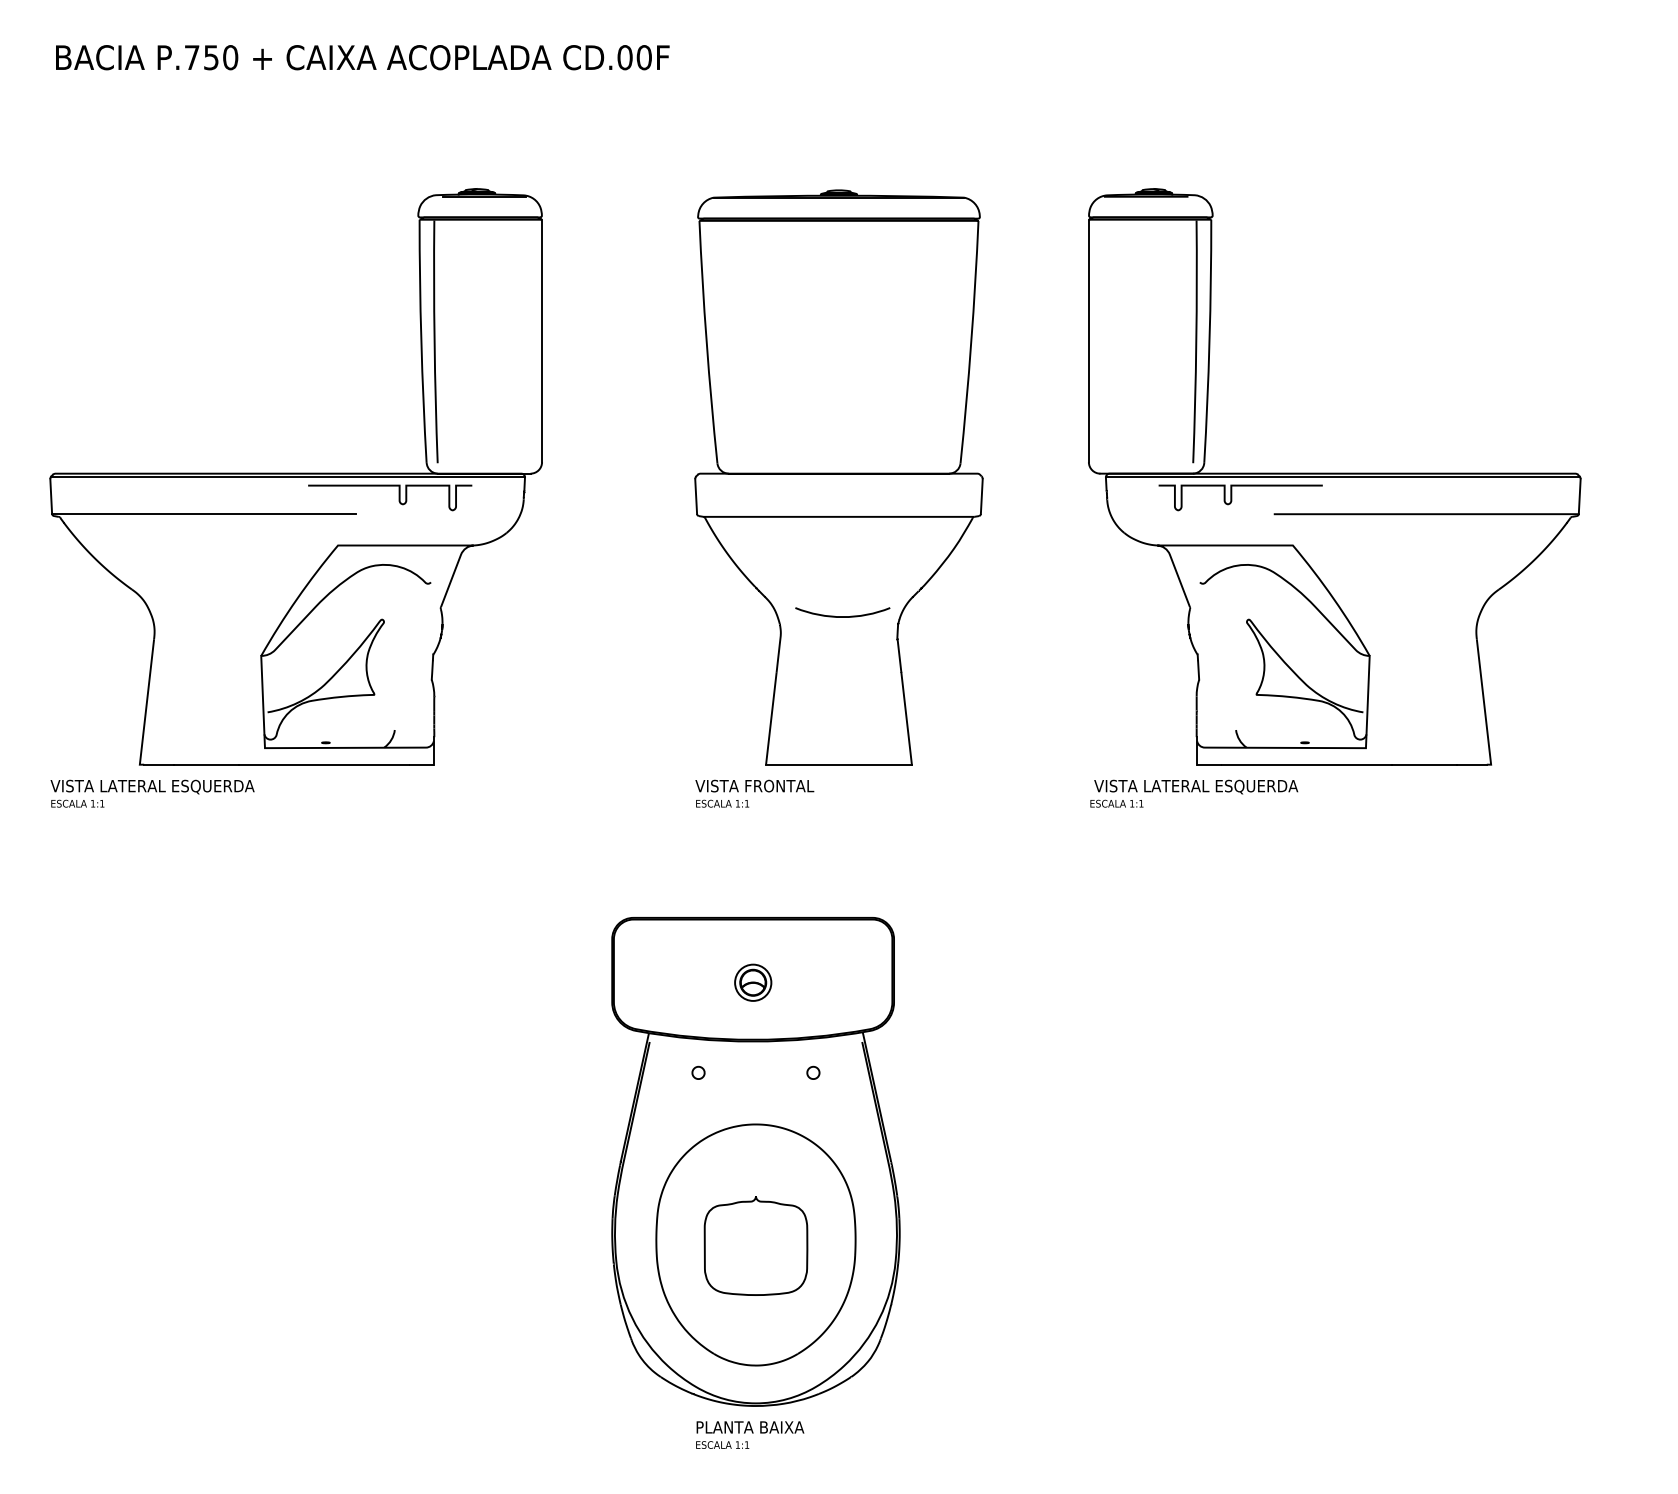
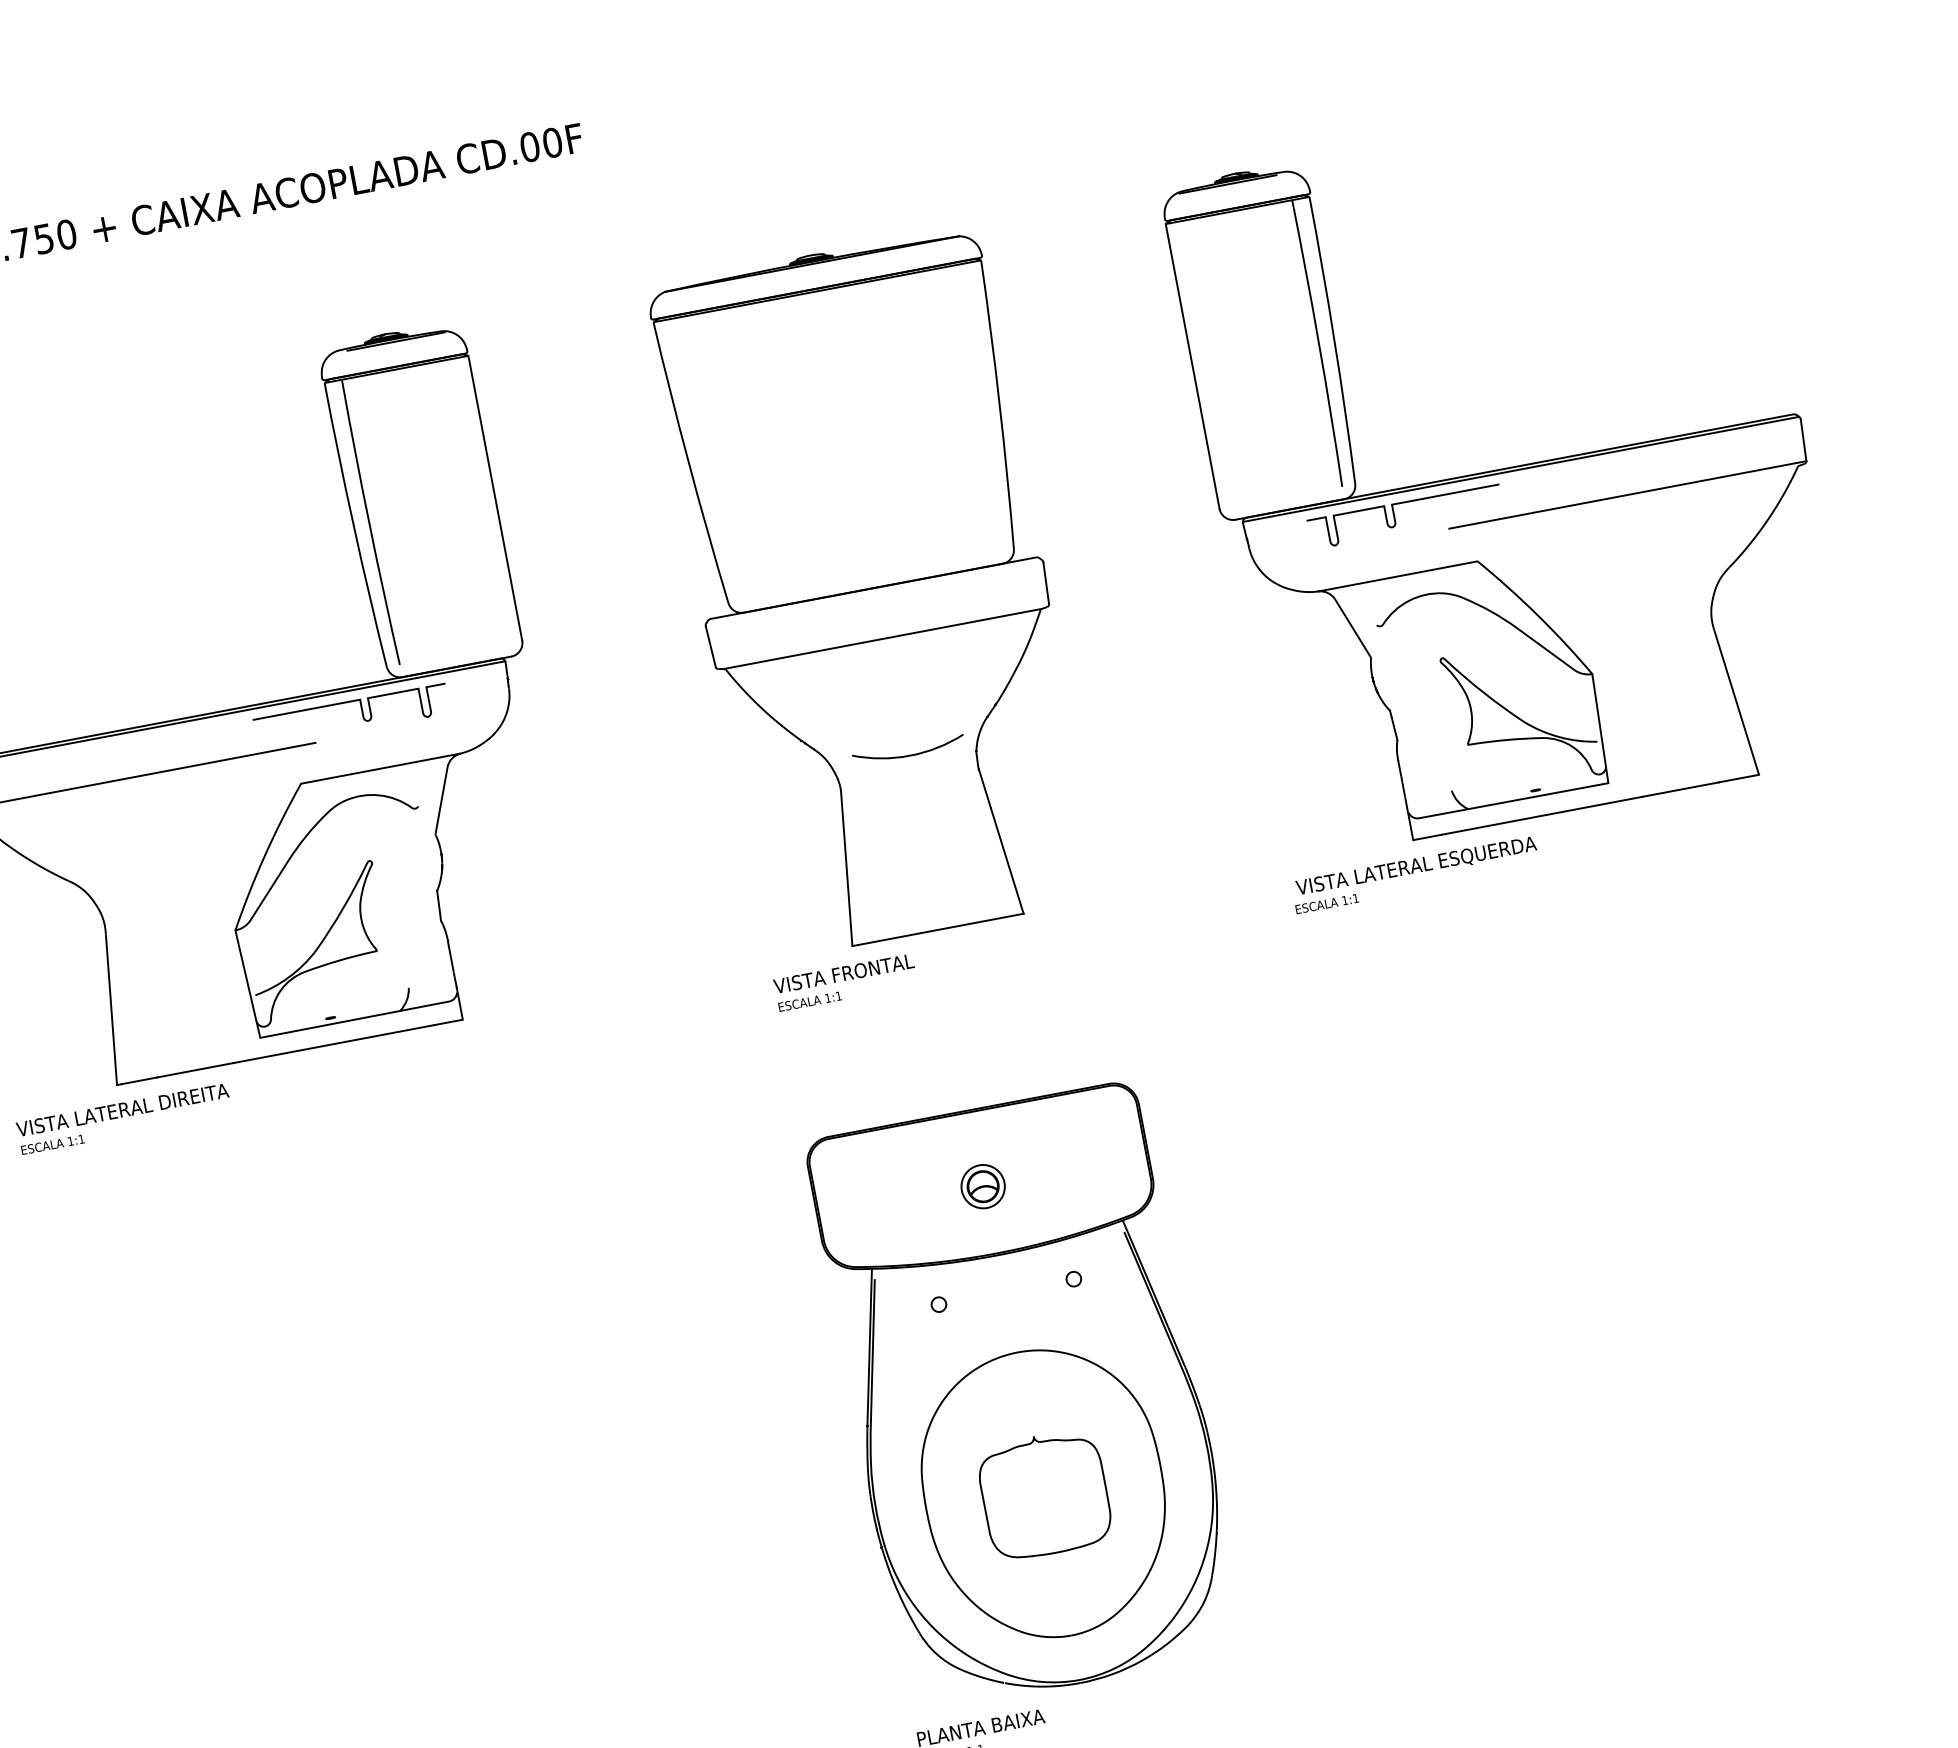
part: (1334, 476) -> (1511, 471), moved
text: (213, 786) -> (208, 1094), VISTA LATERAL ESQUERDA -> VISTA LATERAL DIREITA
text: (1194, 793) -> (1415, 874), moved
part: (755, 1161) -> (1025, 1396), moved

